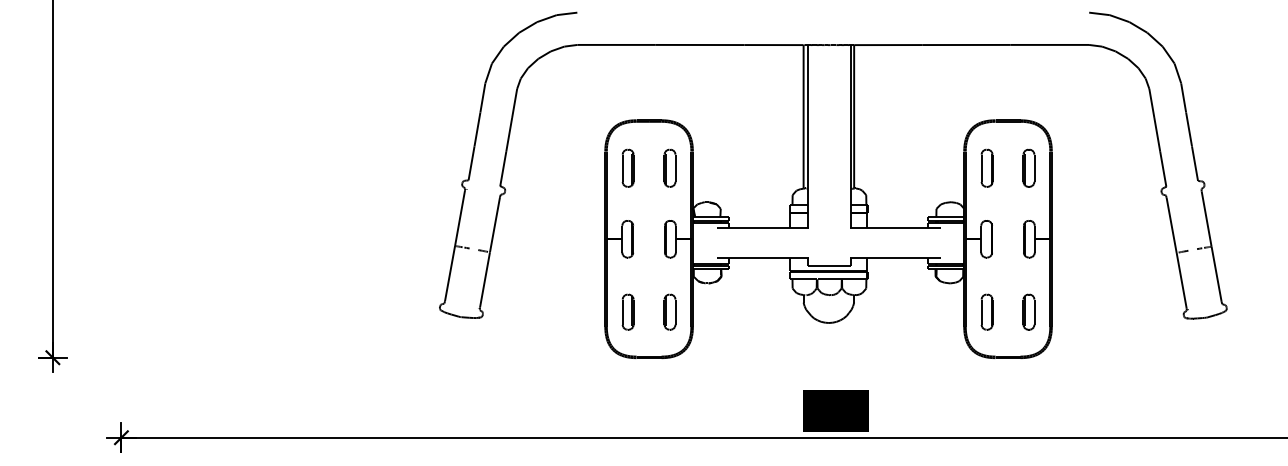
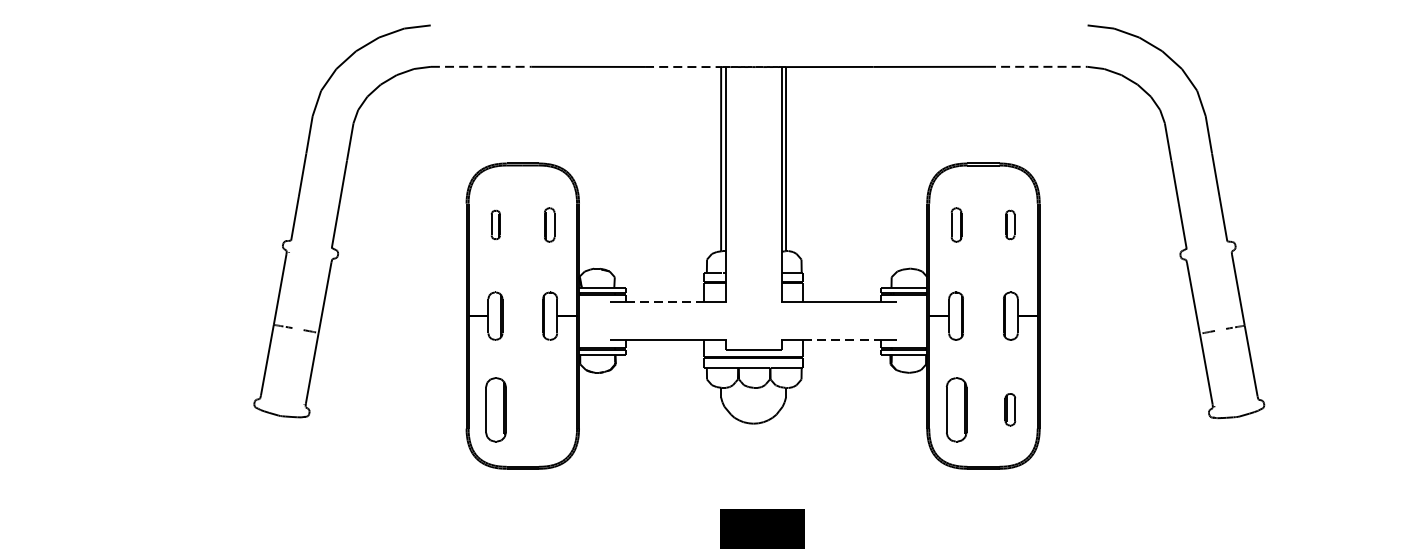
line: (617, 44) -> (482, 66), solid -> dashed
line: (1050, 44) -> (1037, 66), solid -> dashed
line: (773, 45) -> (682, 67), solid -> dashed
part: (627, 167) -> (495, 224), size x0.6
part: (669, 167) -> (549, 224), size x0.7
part: (986, 167) -> (955, 224), size x0.7
part: (1028, 167) -> (1009, 224), size x0.6
line: (759, 228) -> (664, 302), solid -> dashed
line: (898, 258) -> (842, 340), solid -> dashed
part: (627, 311) -> (495, 408), size x1.4
part: (669, 311) -> (549, 408), removed
part: (986, 311) -> (955, 408), size x1.4
part: (1028, 311) -> (1009, 408), size x0.7

